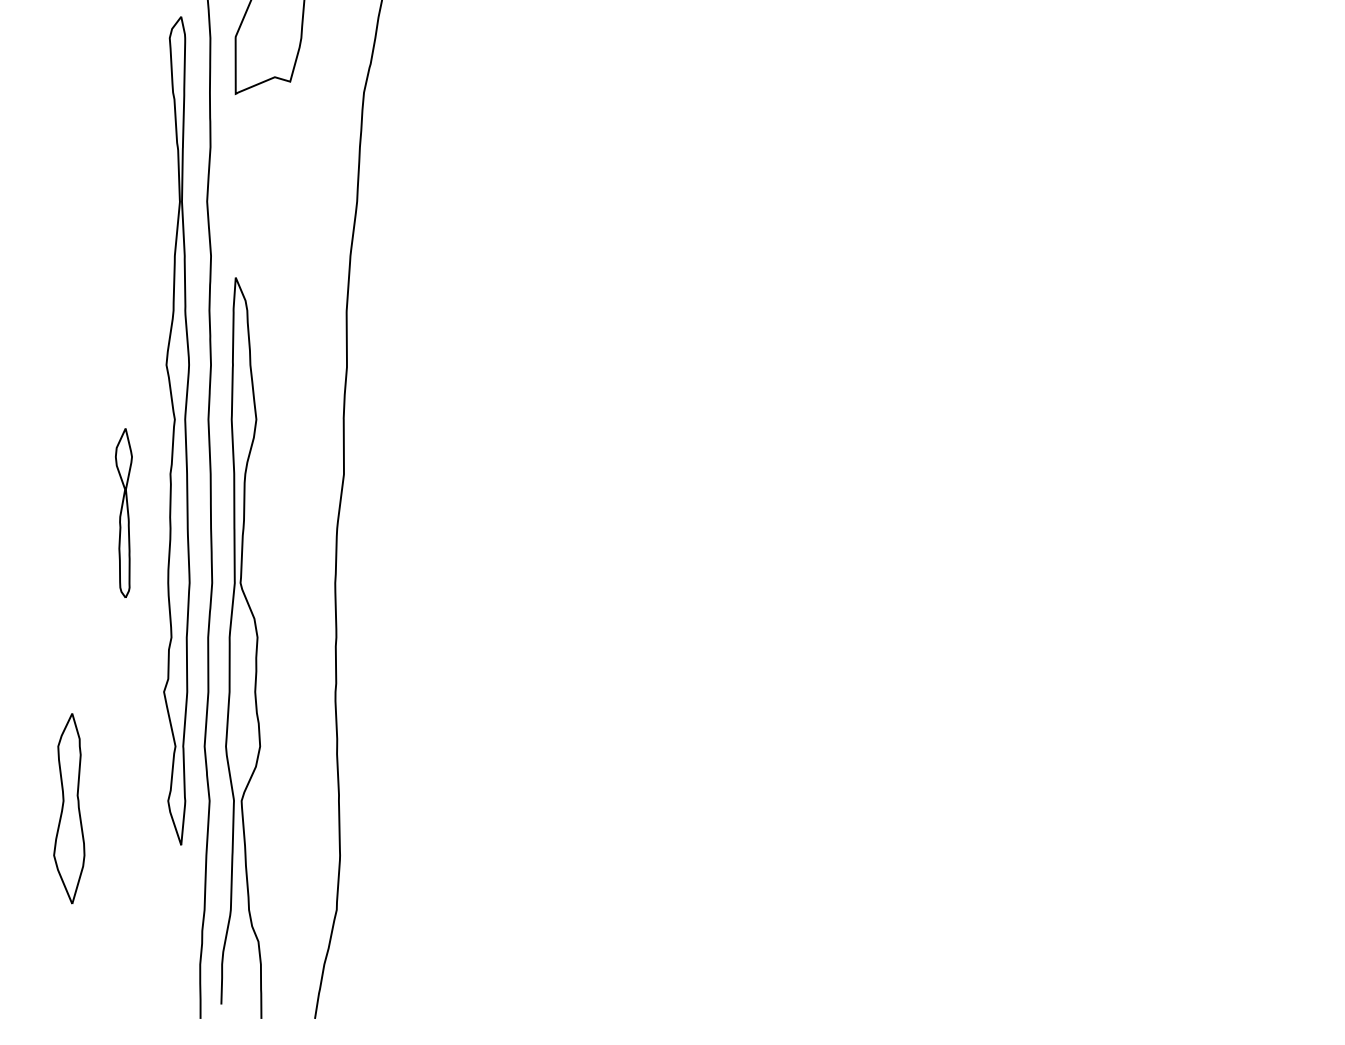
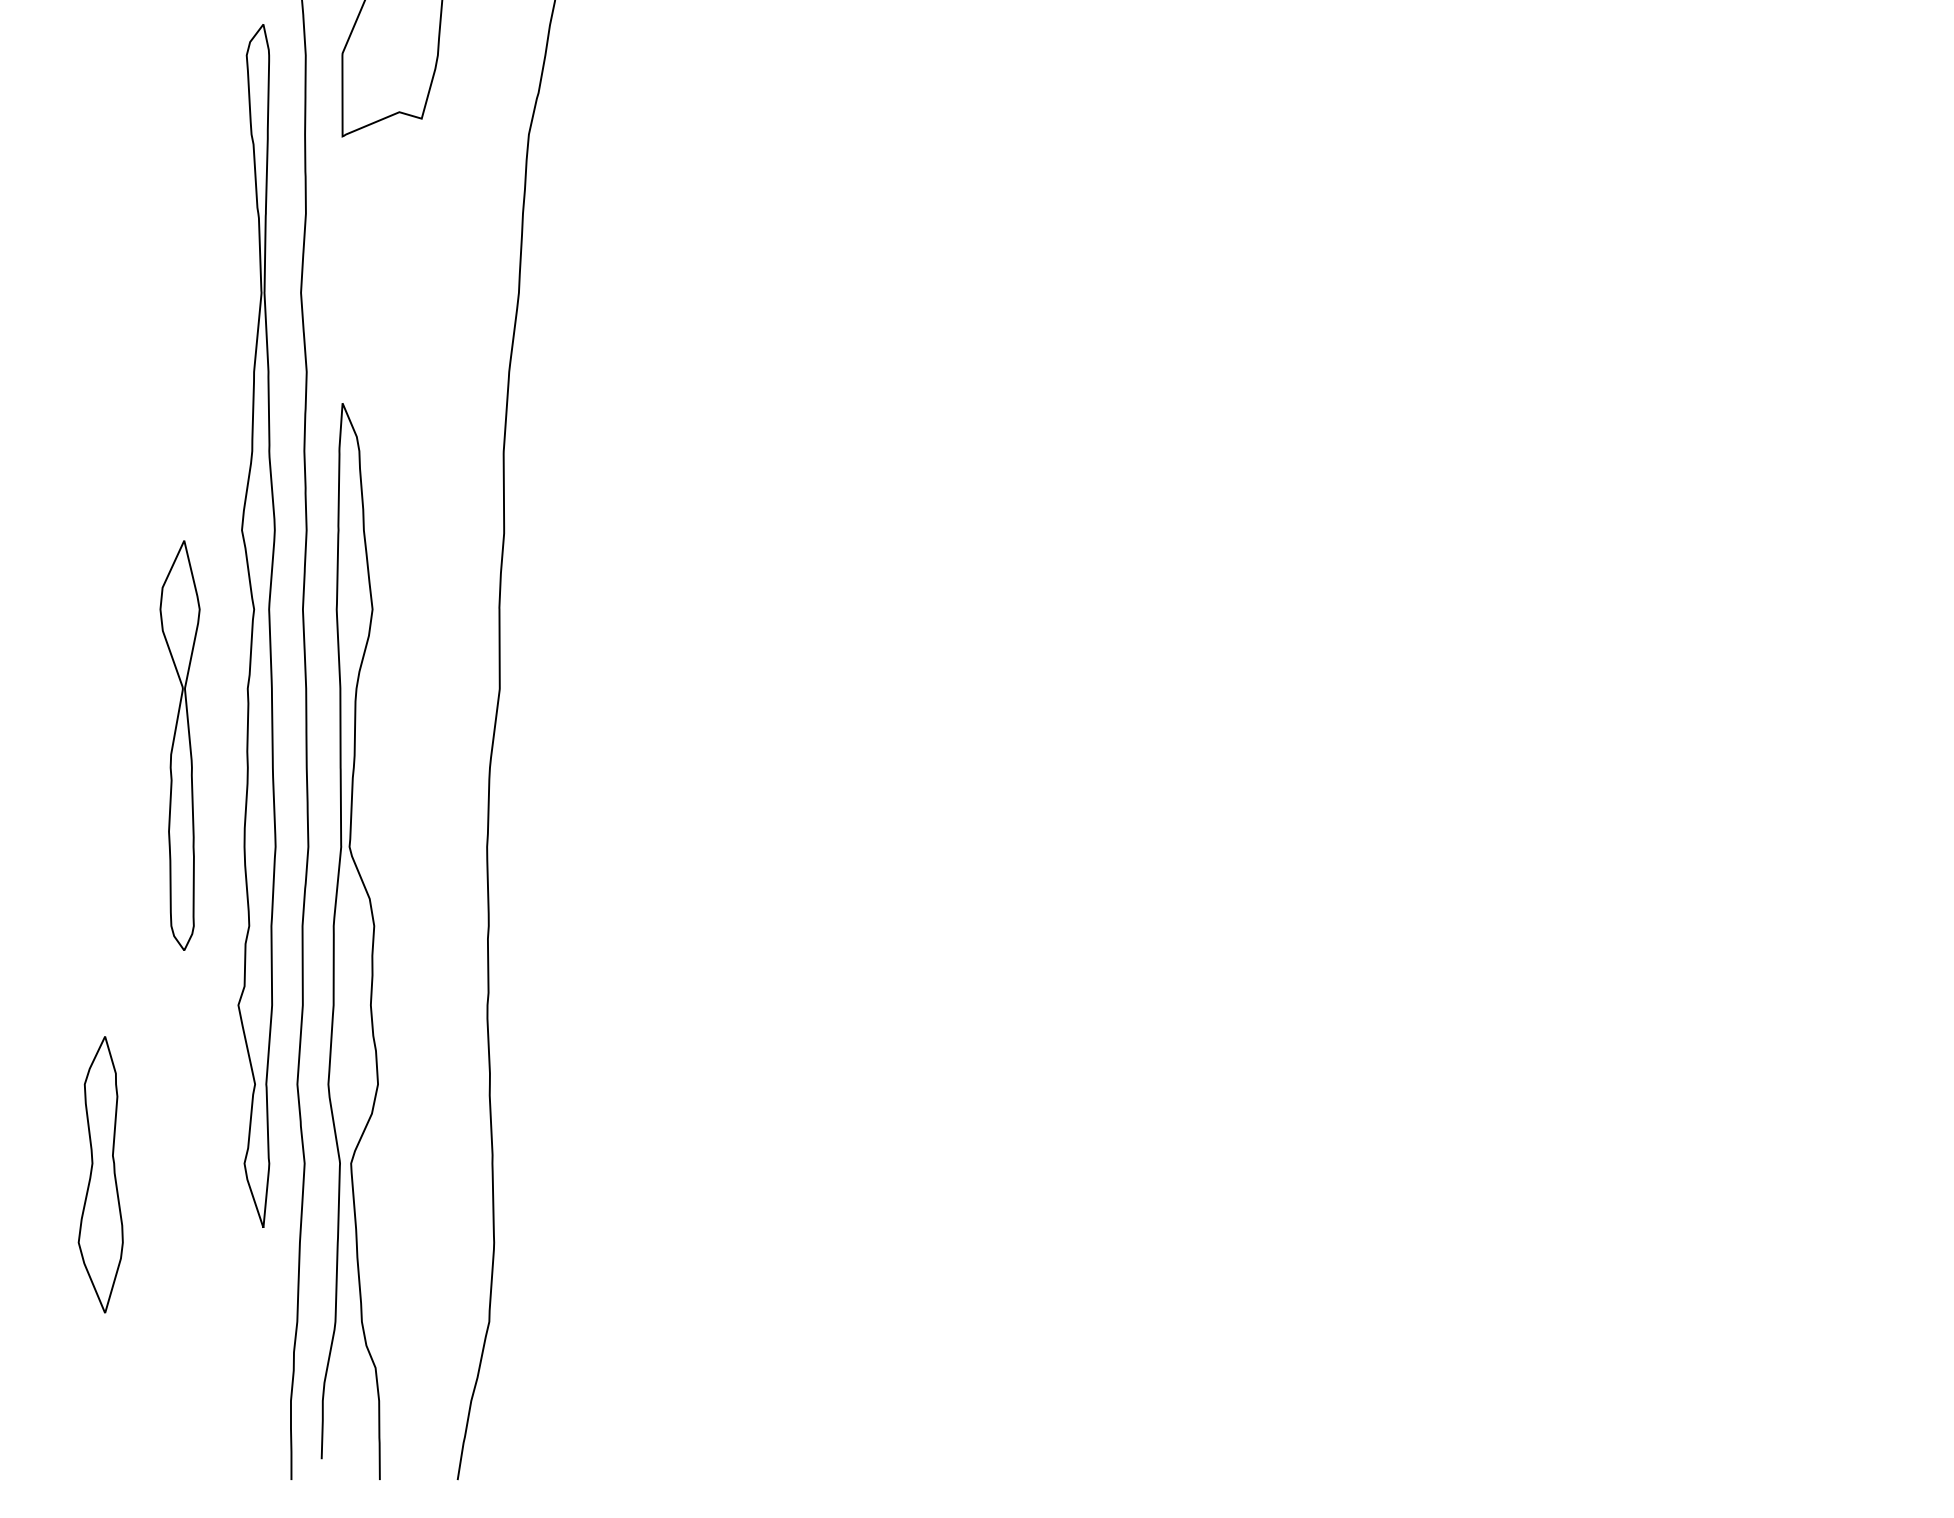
part: (123, 512) -> (179, 744), size x1.67

